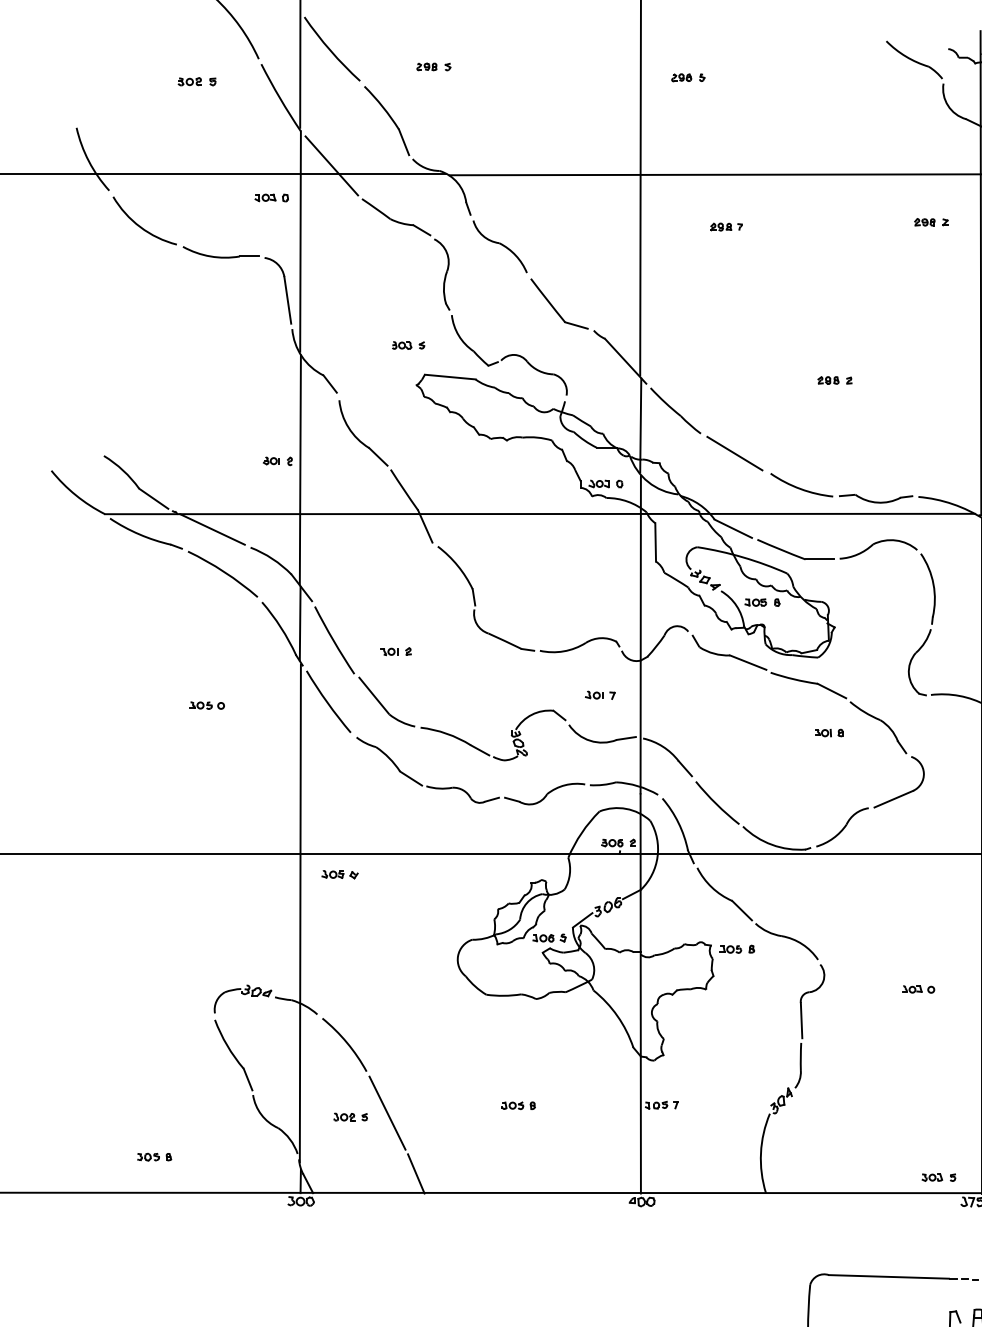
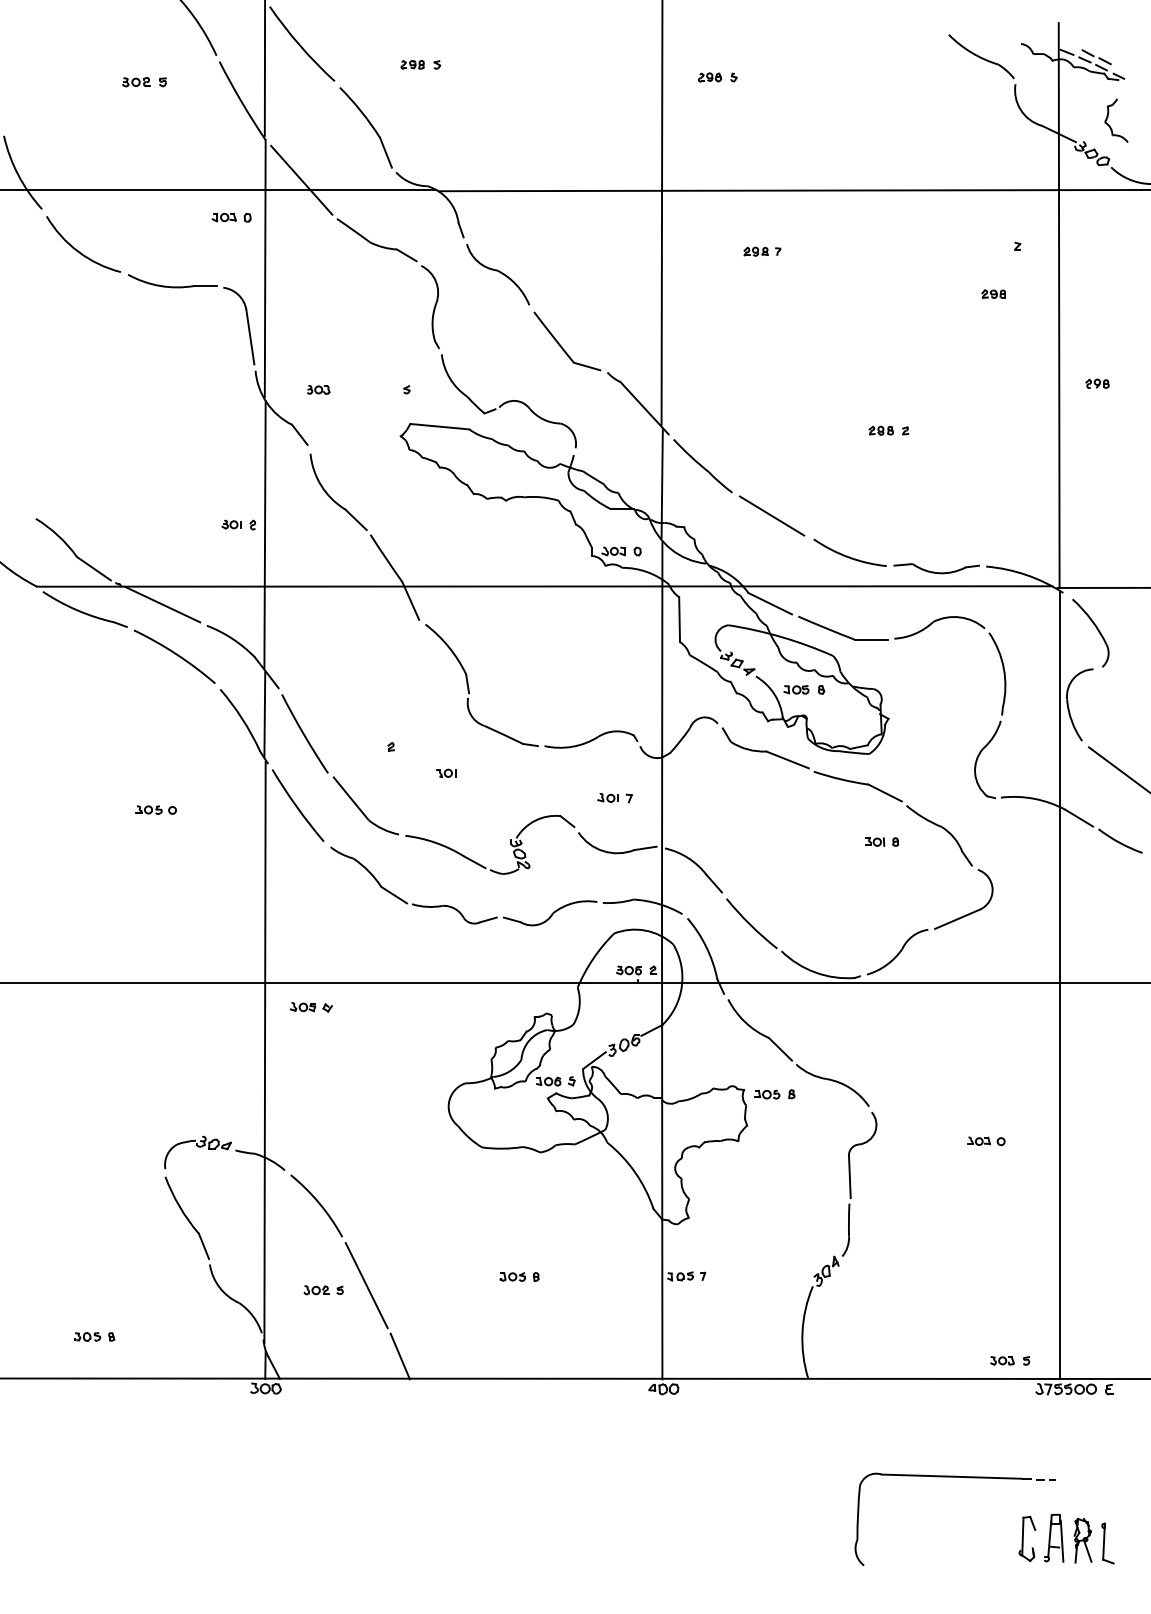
part: (924, 221) -> (993, 293), moved
part: (401, 345) -> (318, 389), moved
part: (389, 651) -> (446, 773), moved

